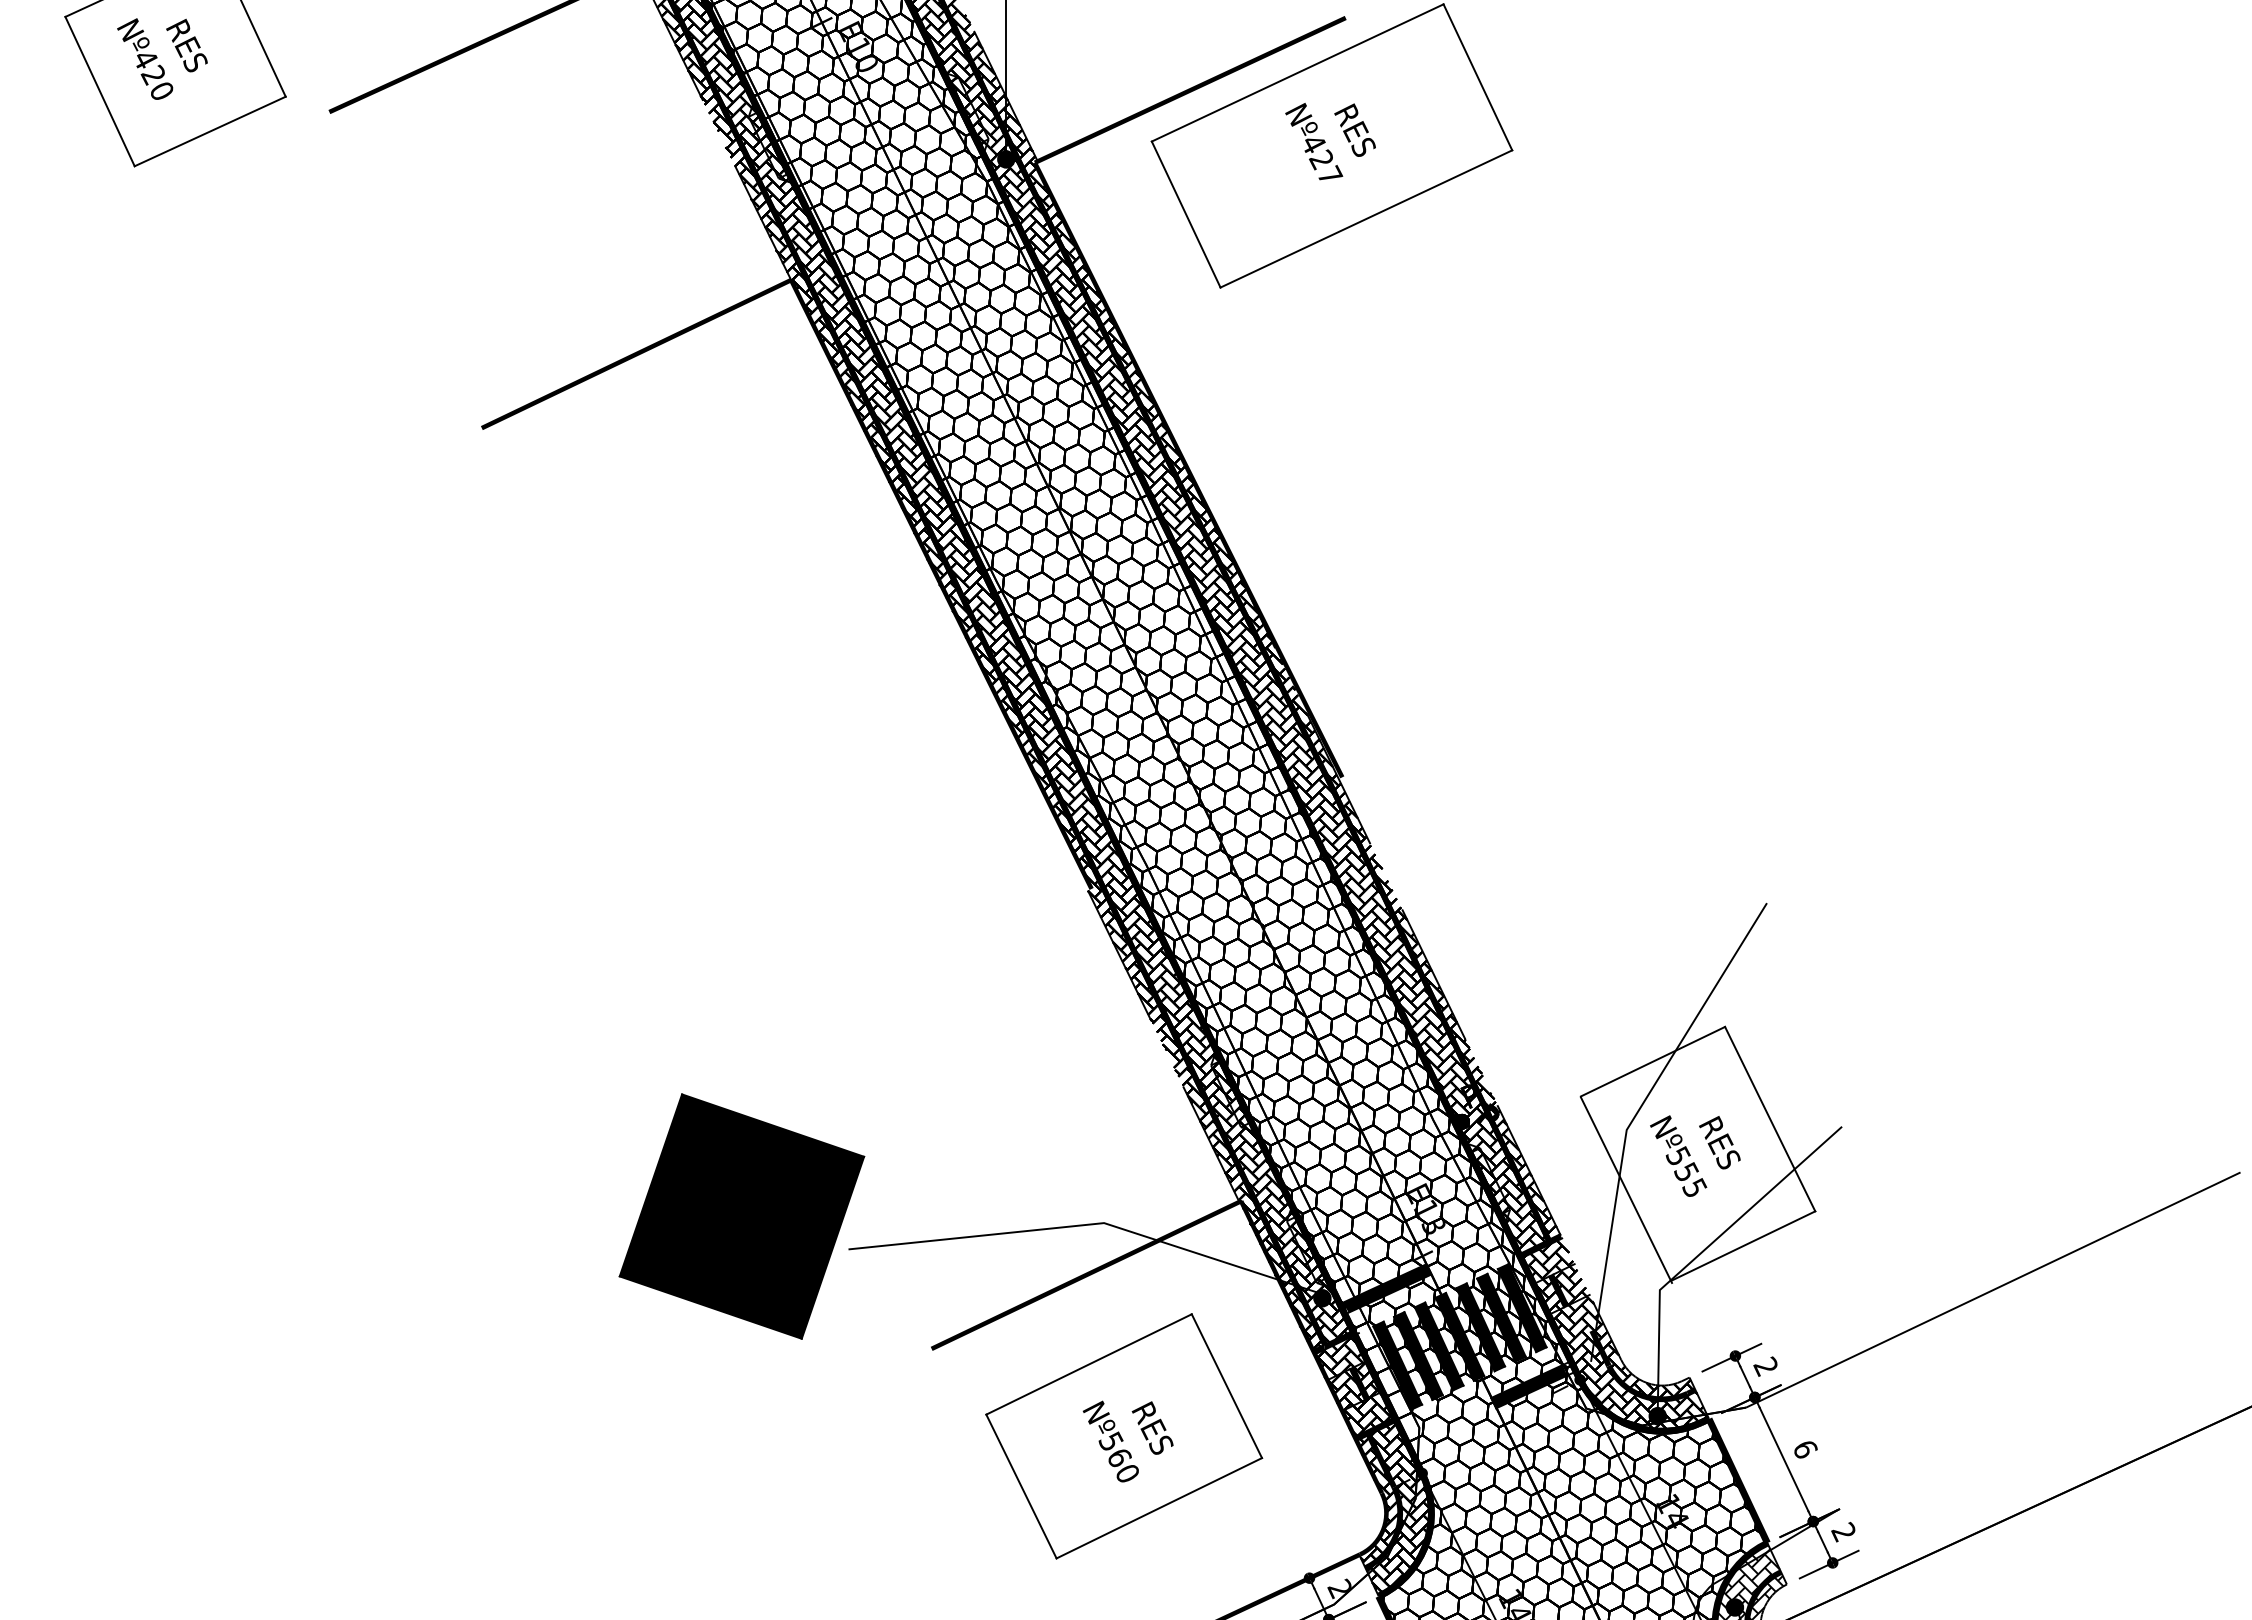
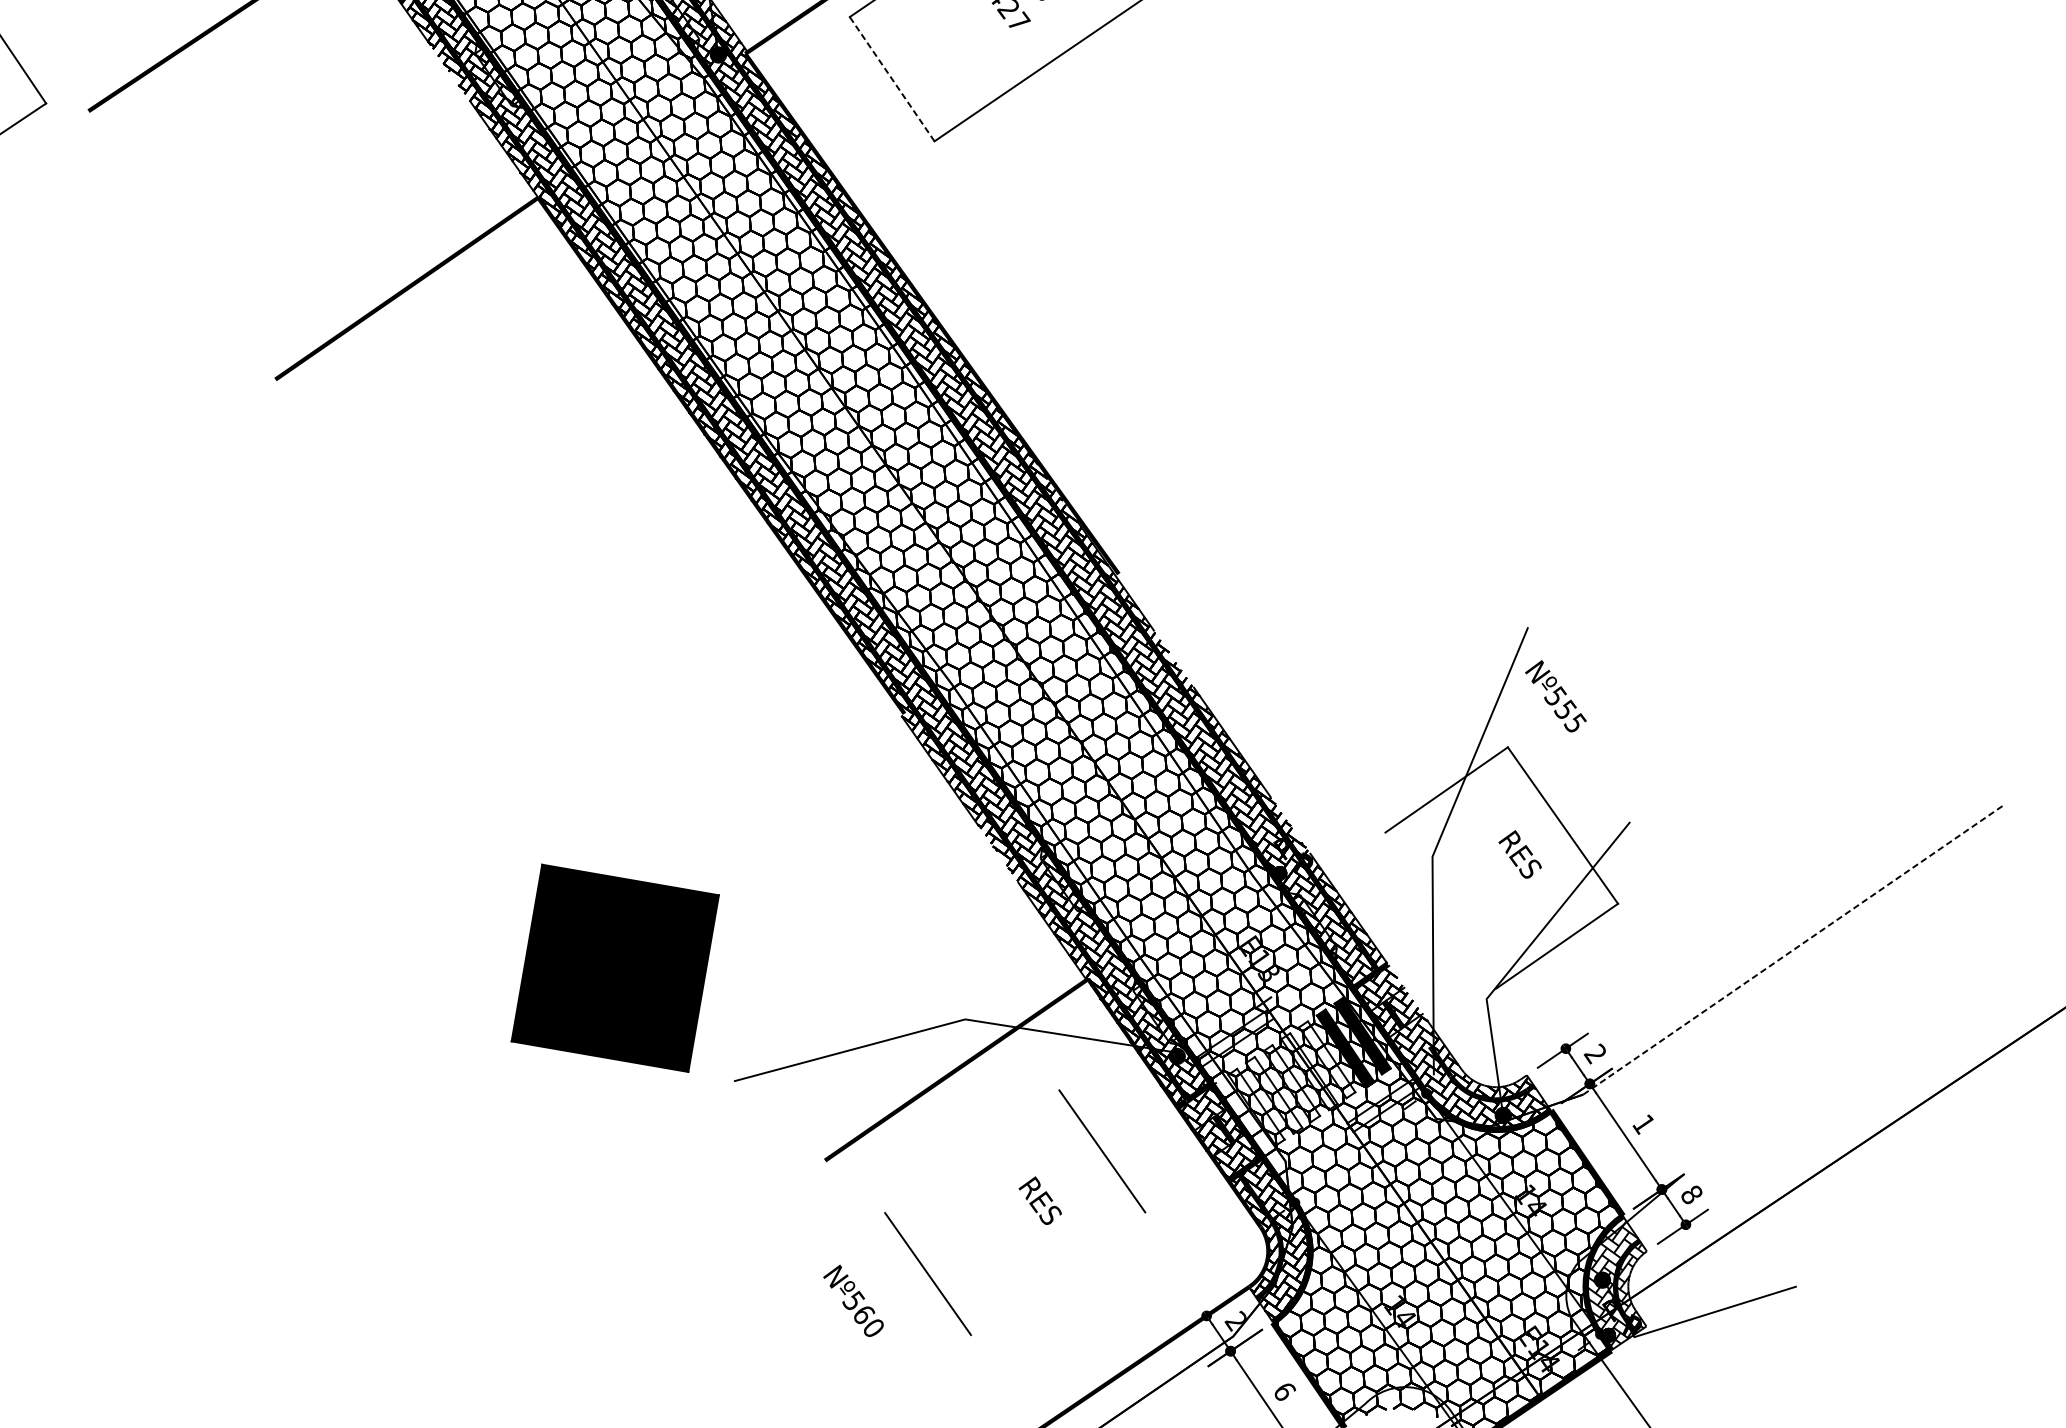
line: (1186, 214) -> (892, 79), solid -> dashed
text: (1678, 1155) -> (1555, 695), moved
line: (1626, 1189) -> (1441, 911), removed
part: (741, 1216) -> (614, 968), moved
fill: (1387, 1288) -> (1235, 1037), removed
line: (1993, 1290) -> (1793, 950), solid -> dashed
fill: (1480, 1327) -> (1327, 1060), removed
fill: (1459, 1336) -> (1309, 1071), removed
fill: (1438, 1346) -> (1291, 1083), removed
fill: (1418, 1355) -> (1274, 1094), removed
line: (1088, 1364) -> (971, 1151), removed
fill: (1397, 1365) -> (1256, 1107), removed
fill: (1529, 1386) -> (1380, 1107), removed
text: (1110, 1441) -> (853, 1301), moved
text: (1805, 1449) -> (1644, 1124), 6 -> 1
line: (1159, 1508) -> (1058, 1273), removed
text: (1843, 1531) -> (1691, 1194), 2 -> 8

